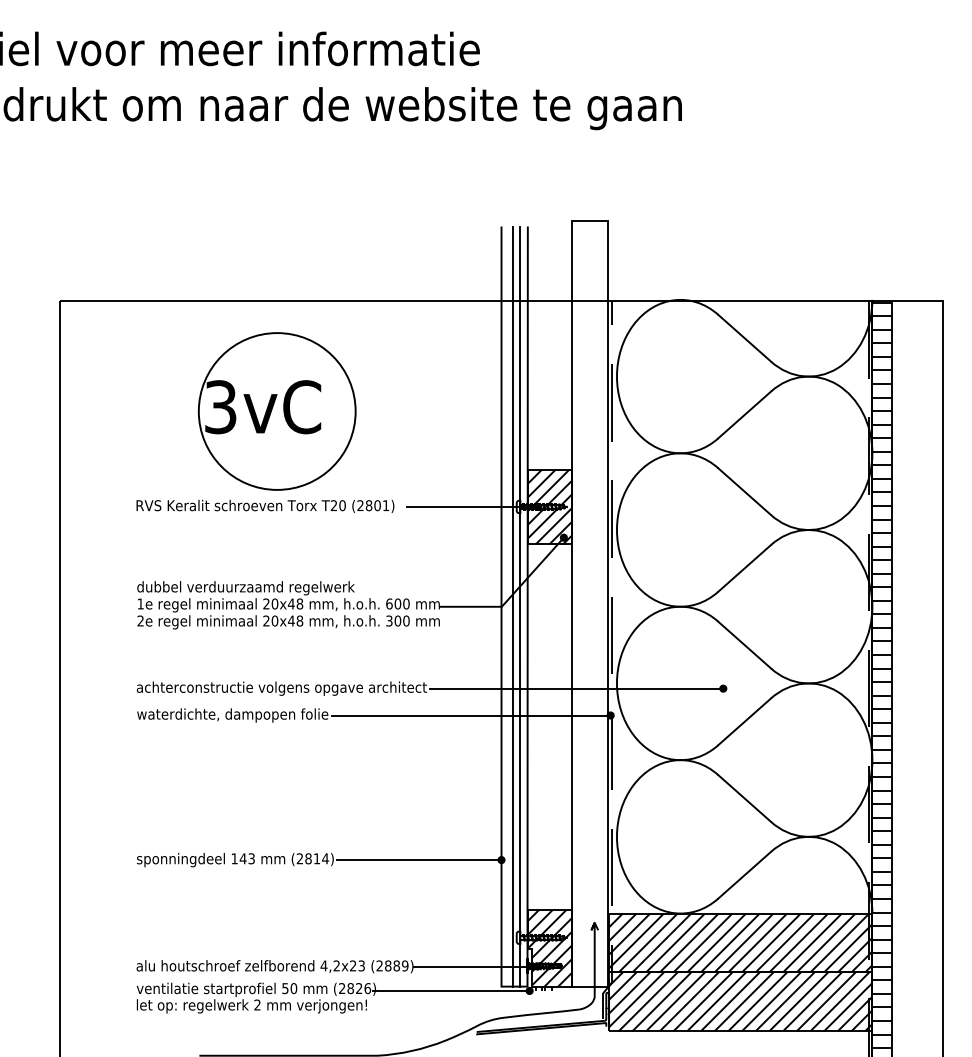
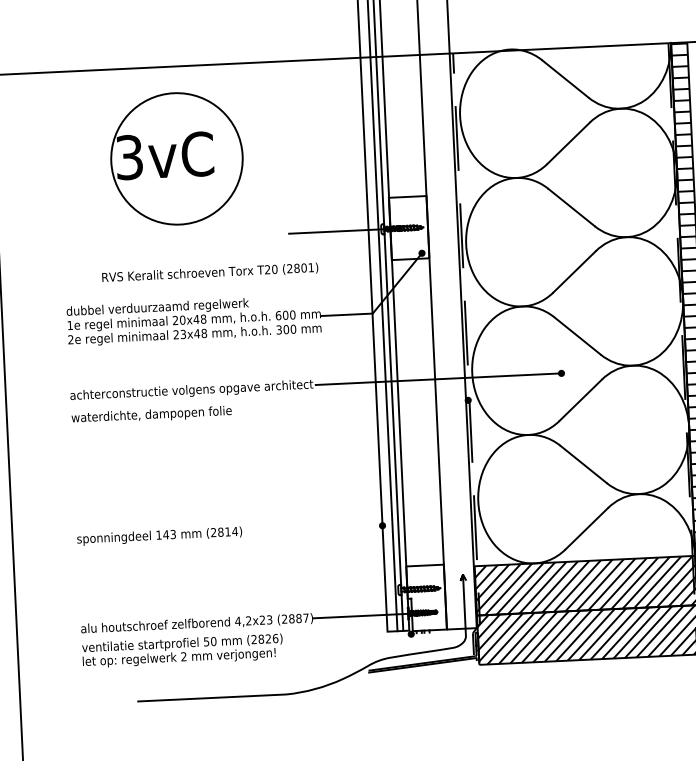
text: (265, 505) -> (210, 272), moved
hatch: (549, 506) -> (408, 227), removed
text: (274, 620) -> (182, 334), 20x48 -> 23x48
line: (470, 715) -> (350, 405), removed
line: (419, 860) -> (313, 529), removed
hatch: (549, 948) -> (426, 597), removed
text: (405, 965) -> (306, 617), (2889) -> (2887)
line: (450, 990) -> (344, 636), removed

